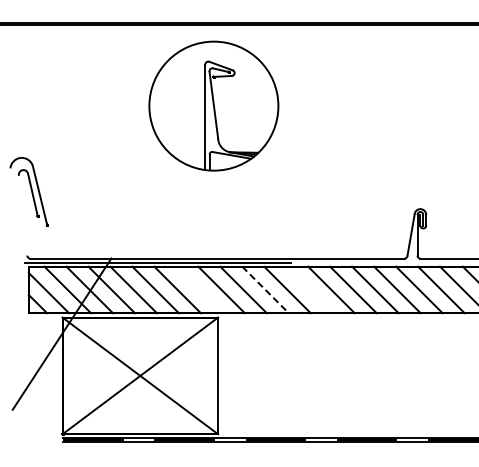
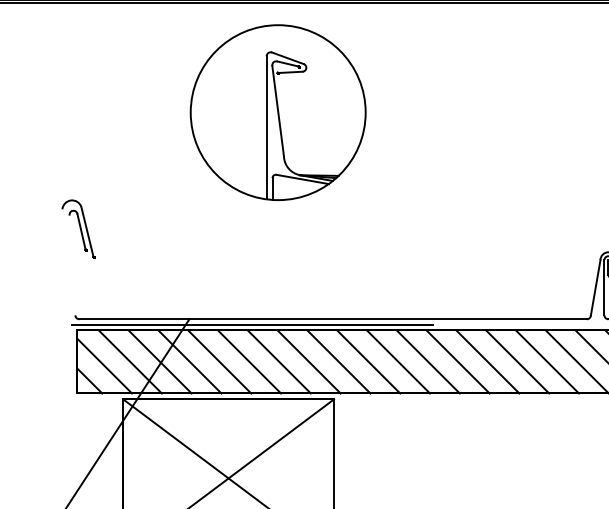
part: (213, 105) -> (277, 111), moved
part: (29, 192) -> (78, 229), size x0.62
line: (199, 289) -> (308, 361), added
line: (265, 289) -> (398, 361), dashed -> solid
line: (309, 289) -> (458, 361), added

